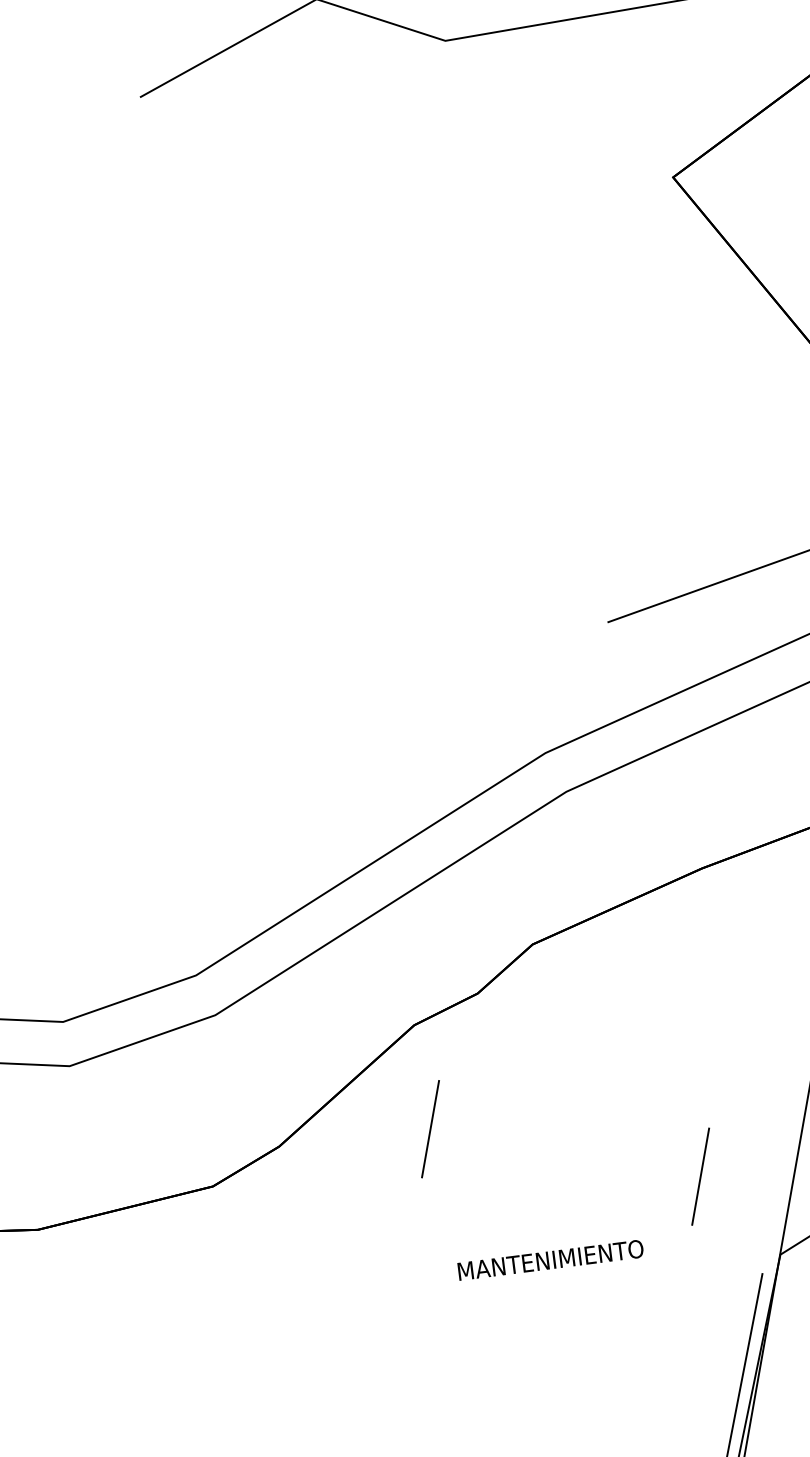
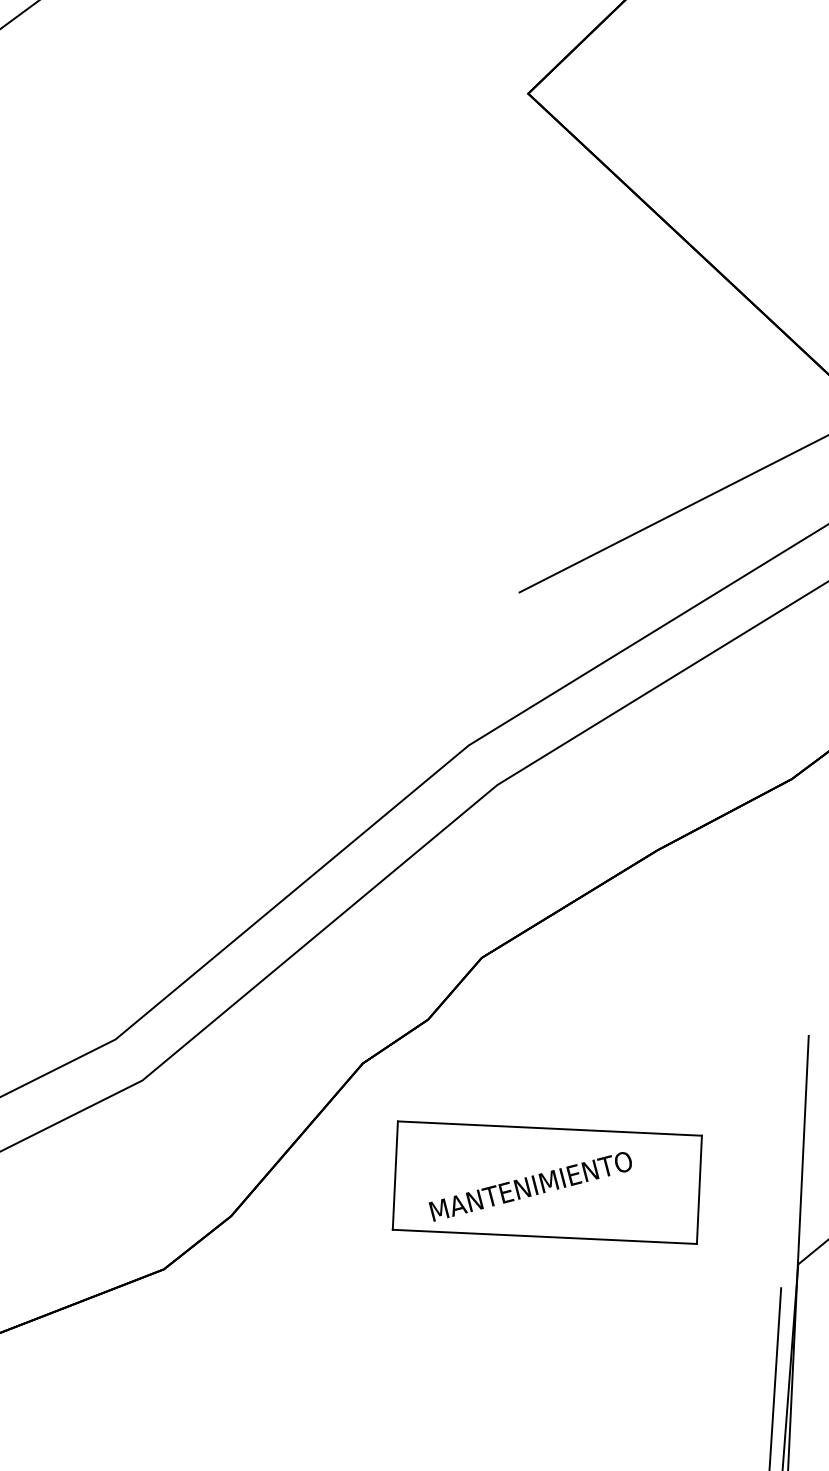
line: (574, 1104) -> (550, 1128), added
line: (557, 1200) -> (545, 1236), added
text: (550, 1260) -> (530, 1186), moved

